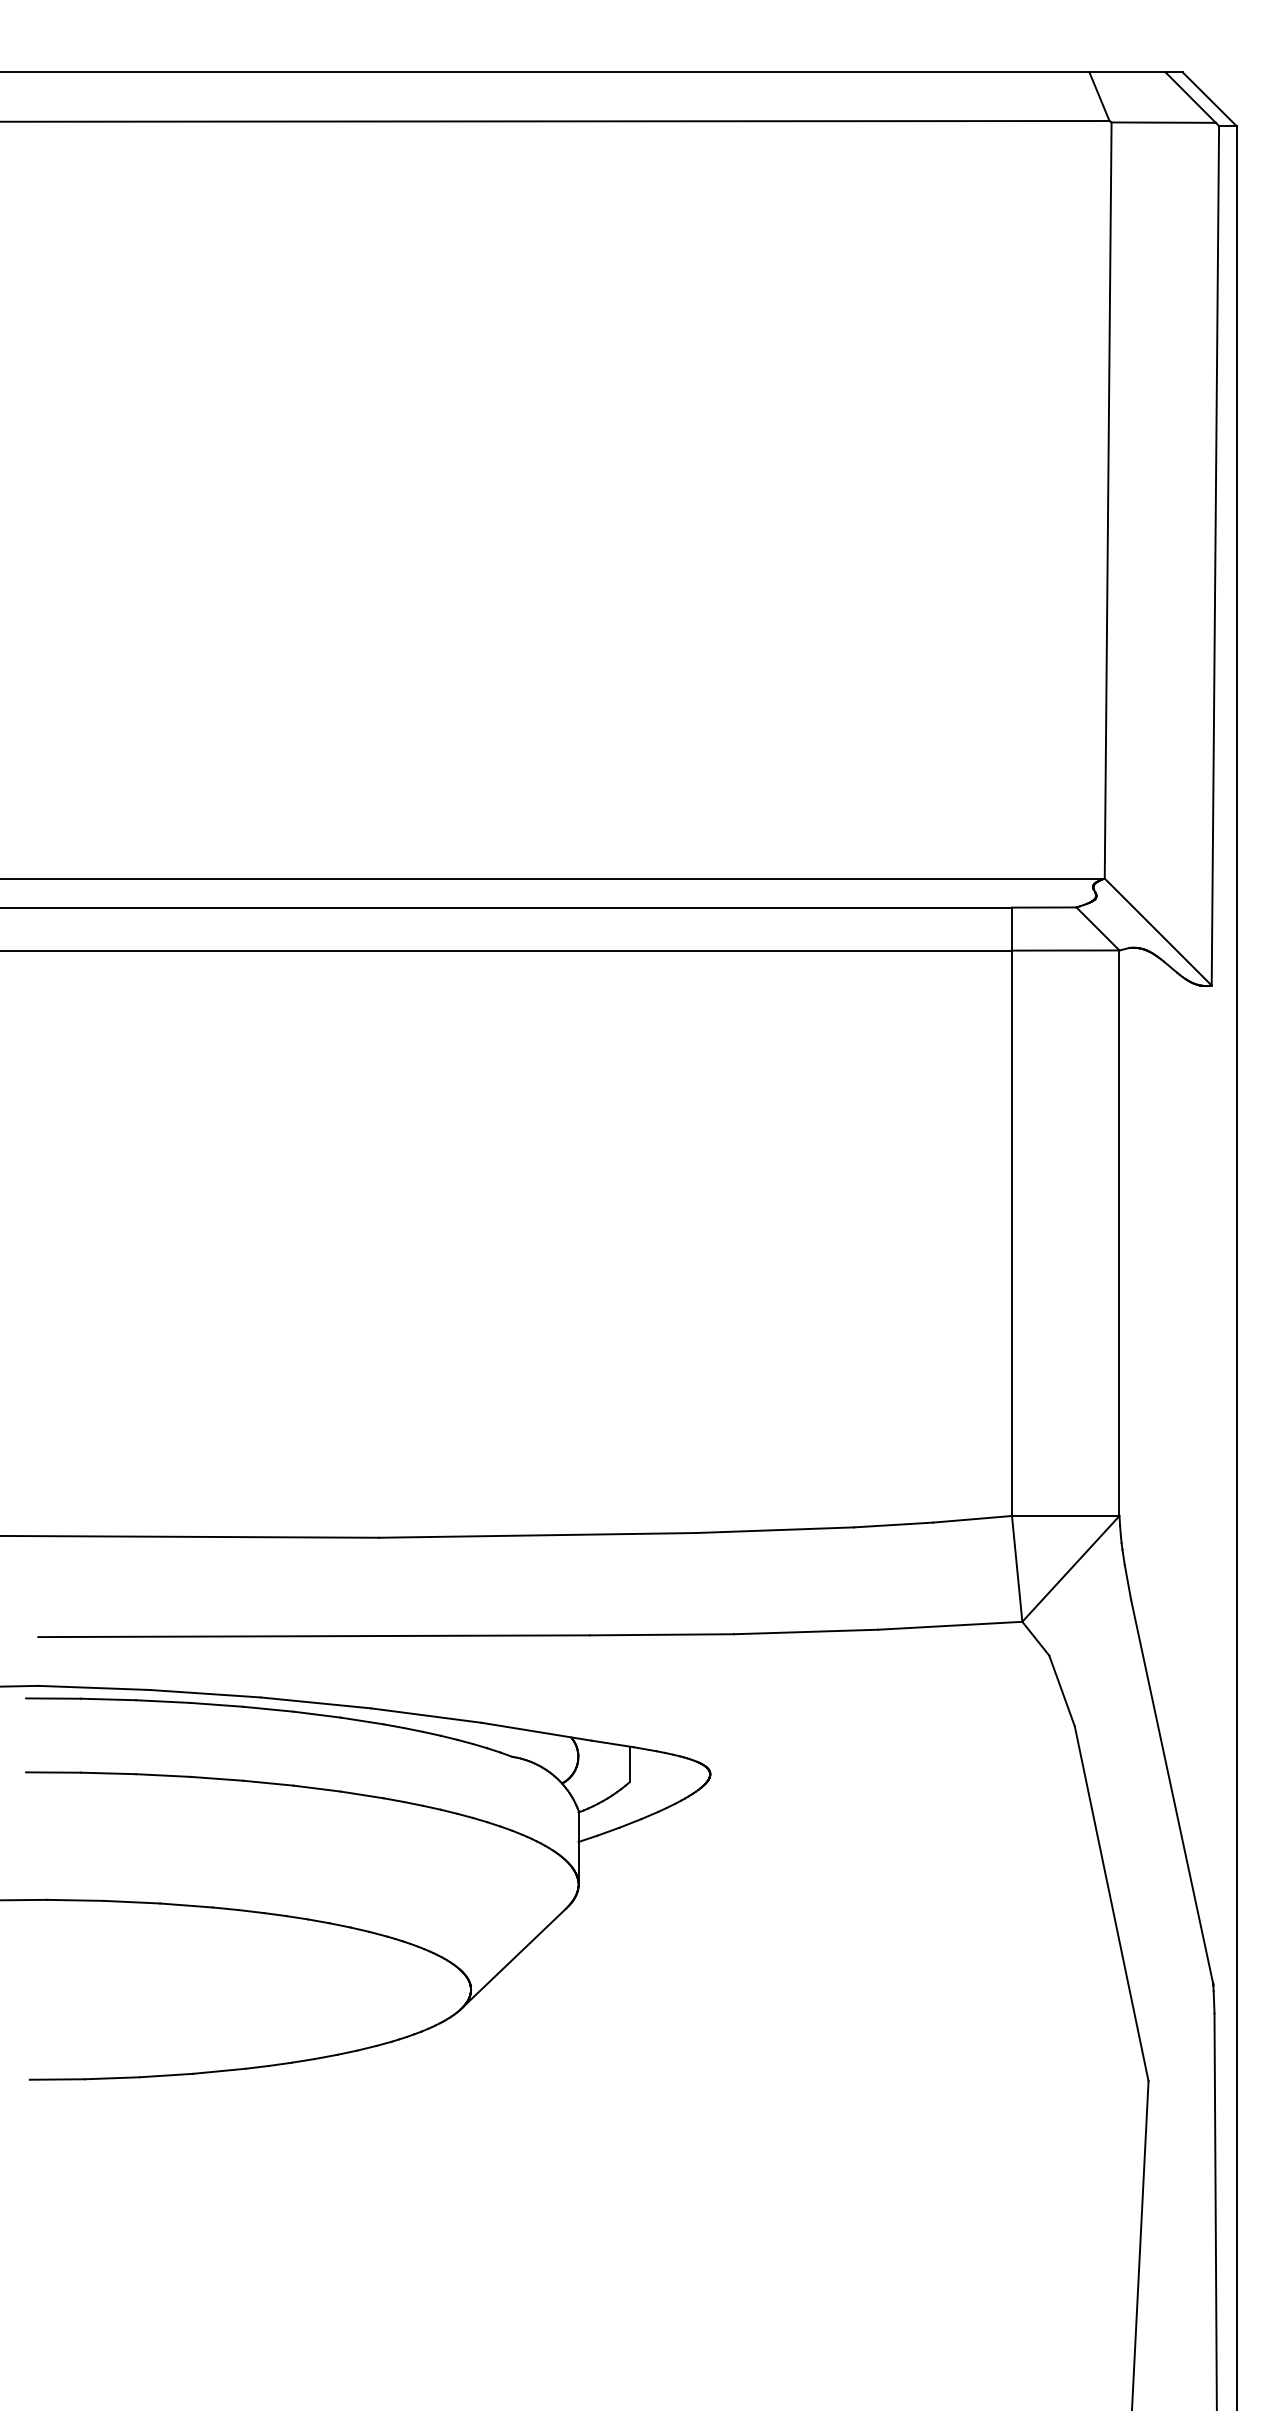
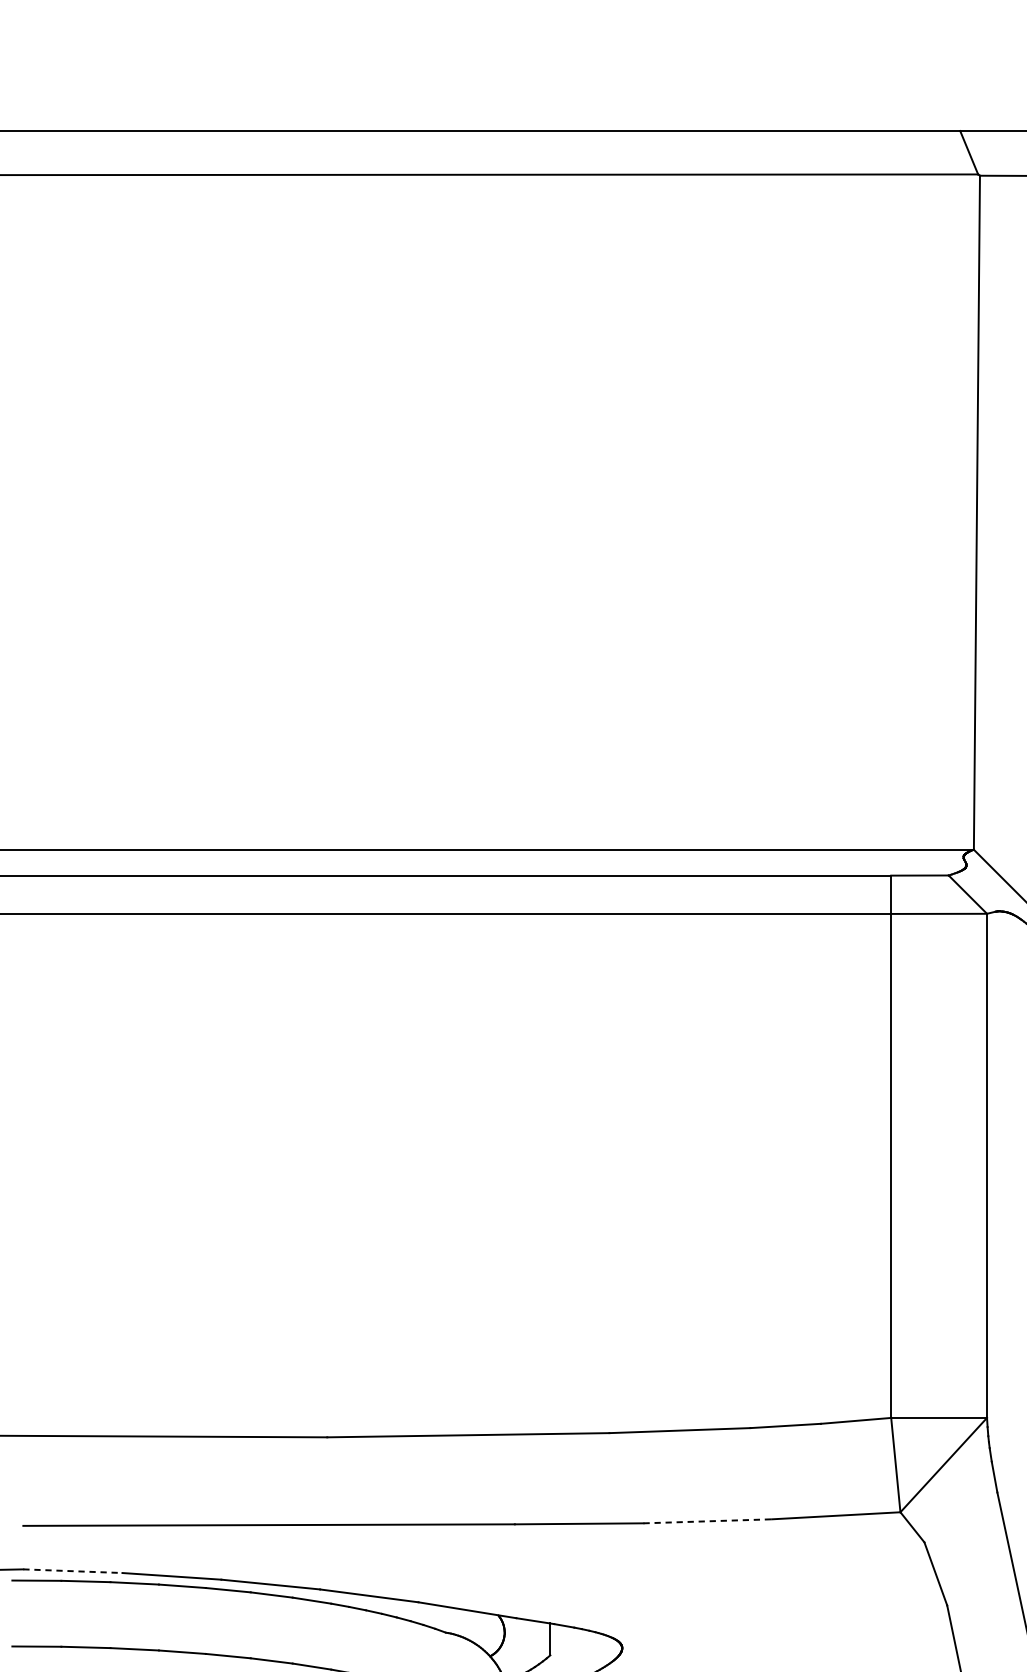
line: (806, 1631) -> (708, 1520), solid -> dashed
line: (93, 1687) -> (72, 1570), solid -> dashed

